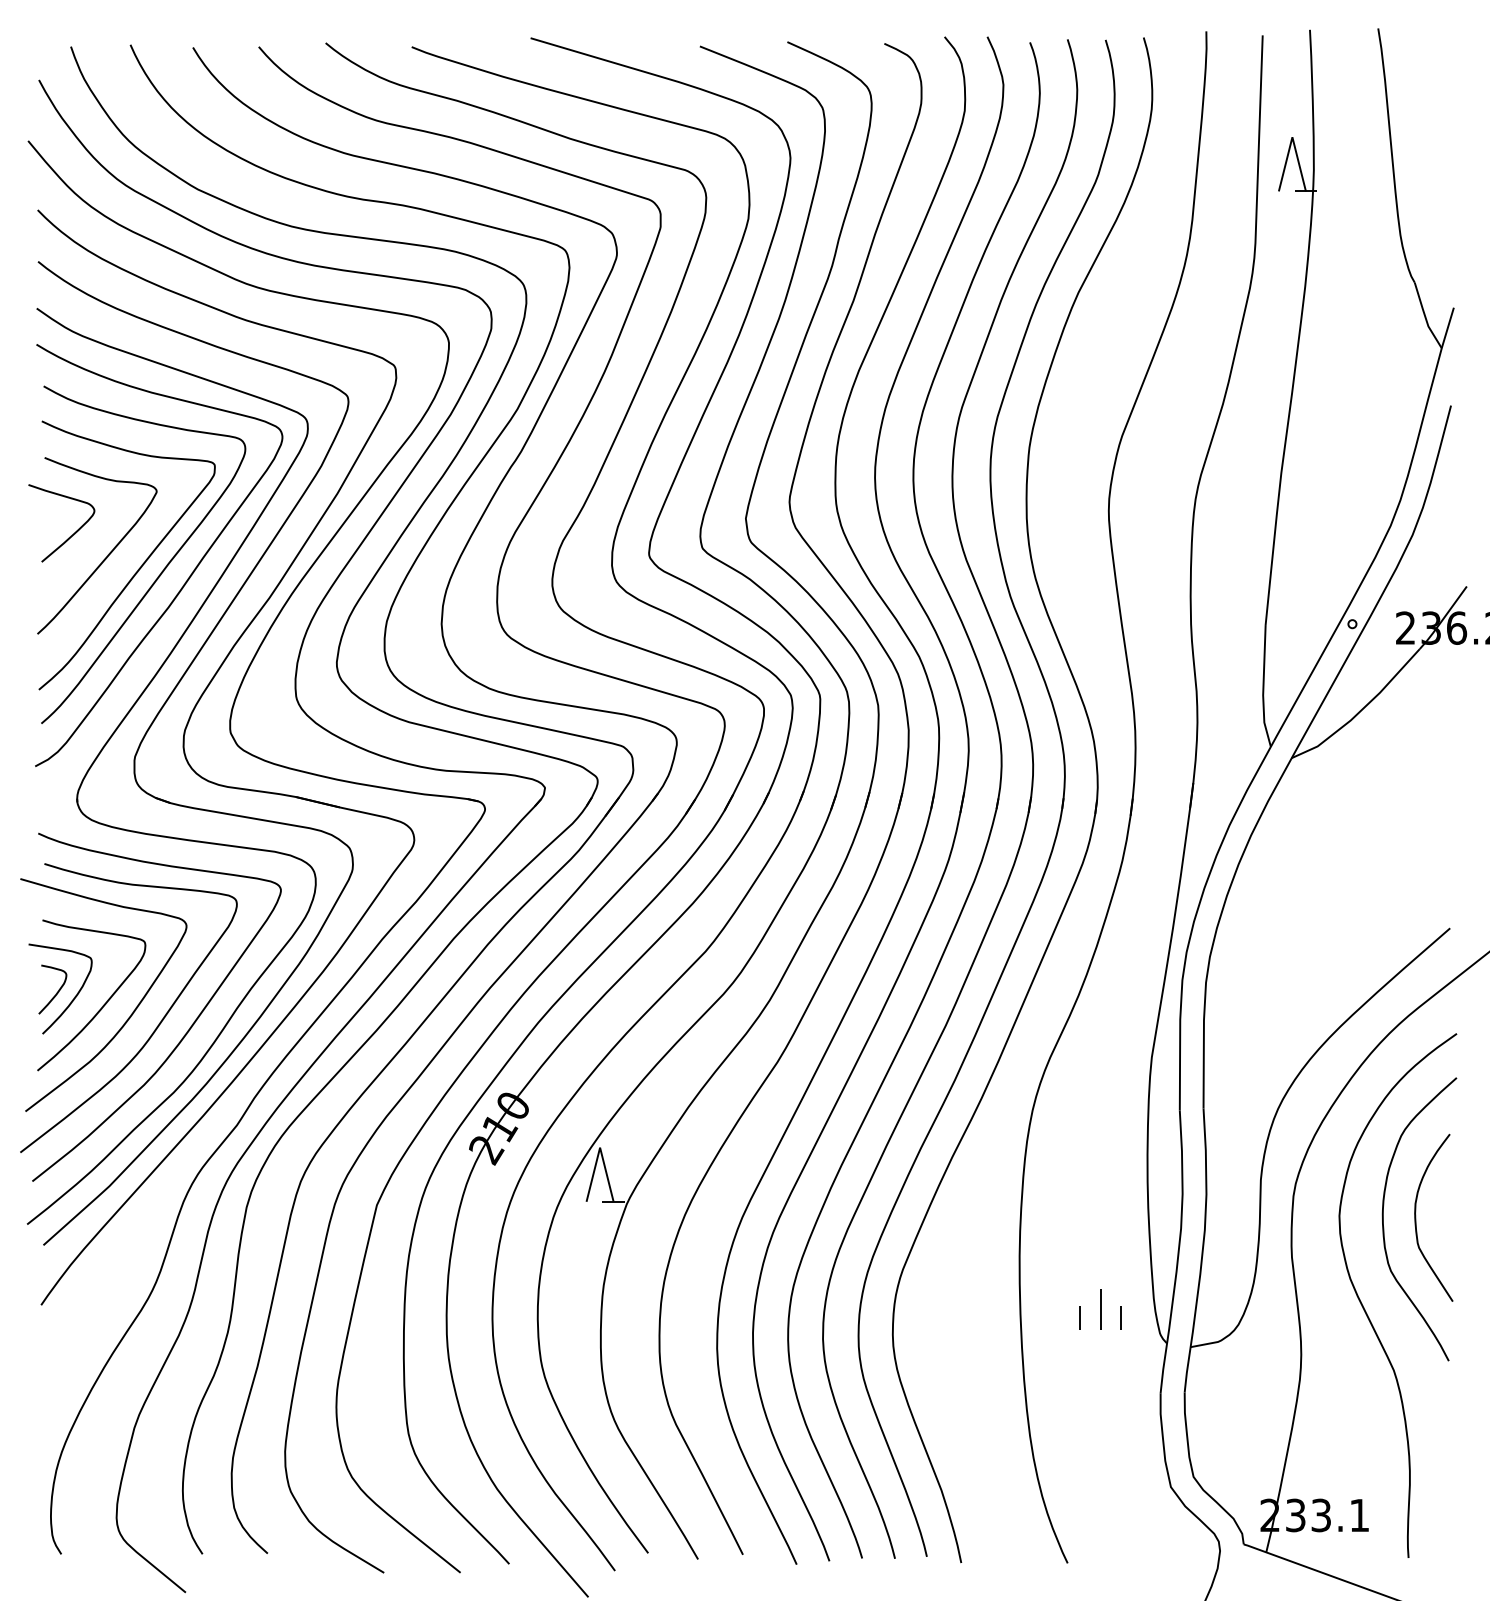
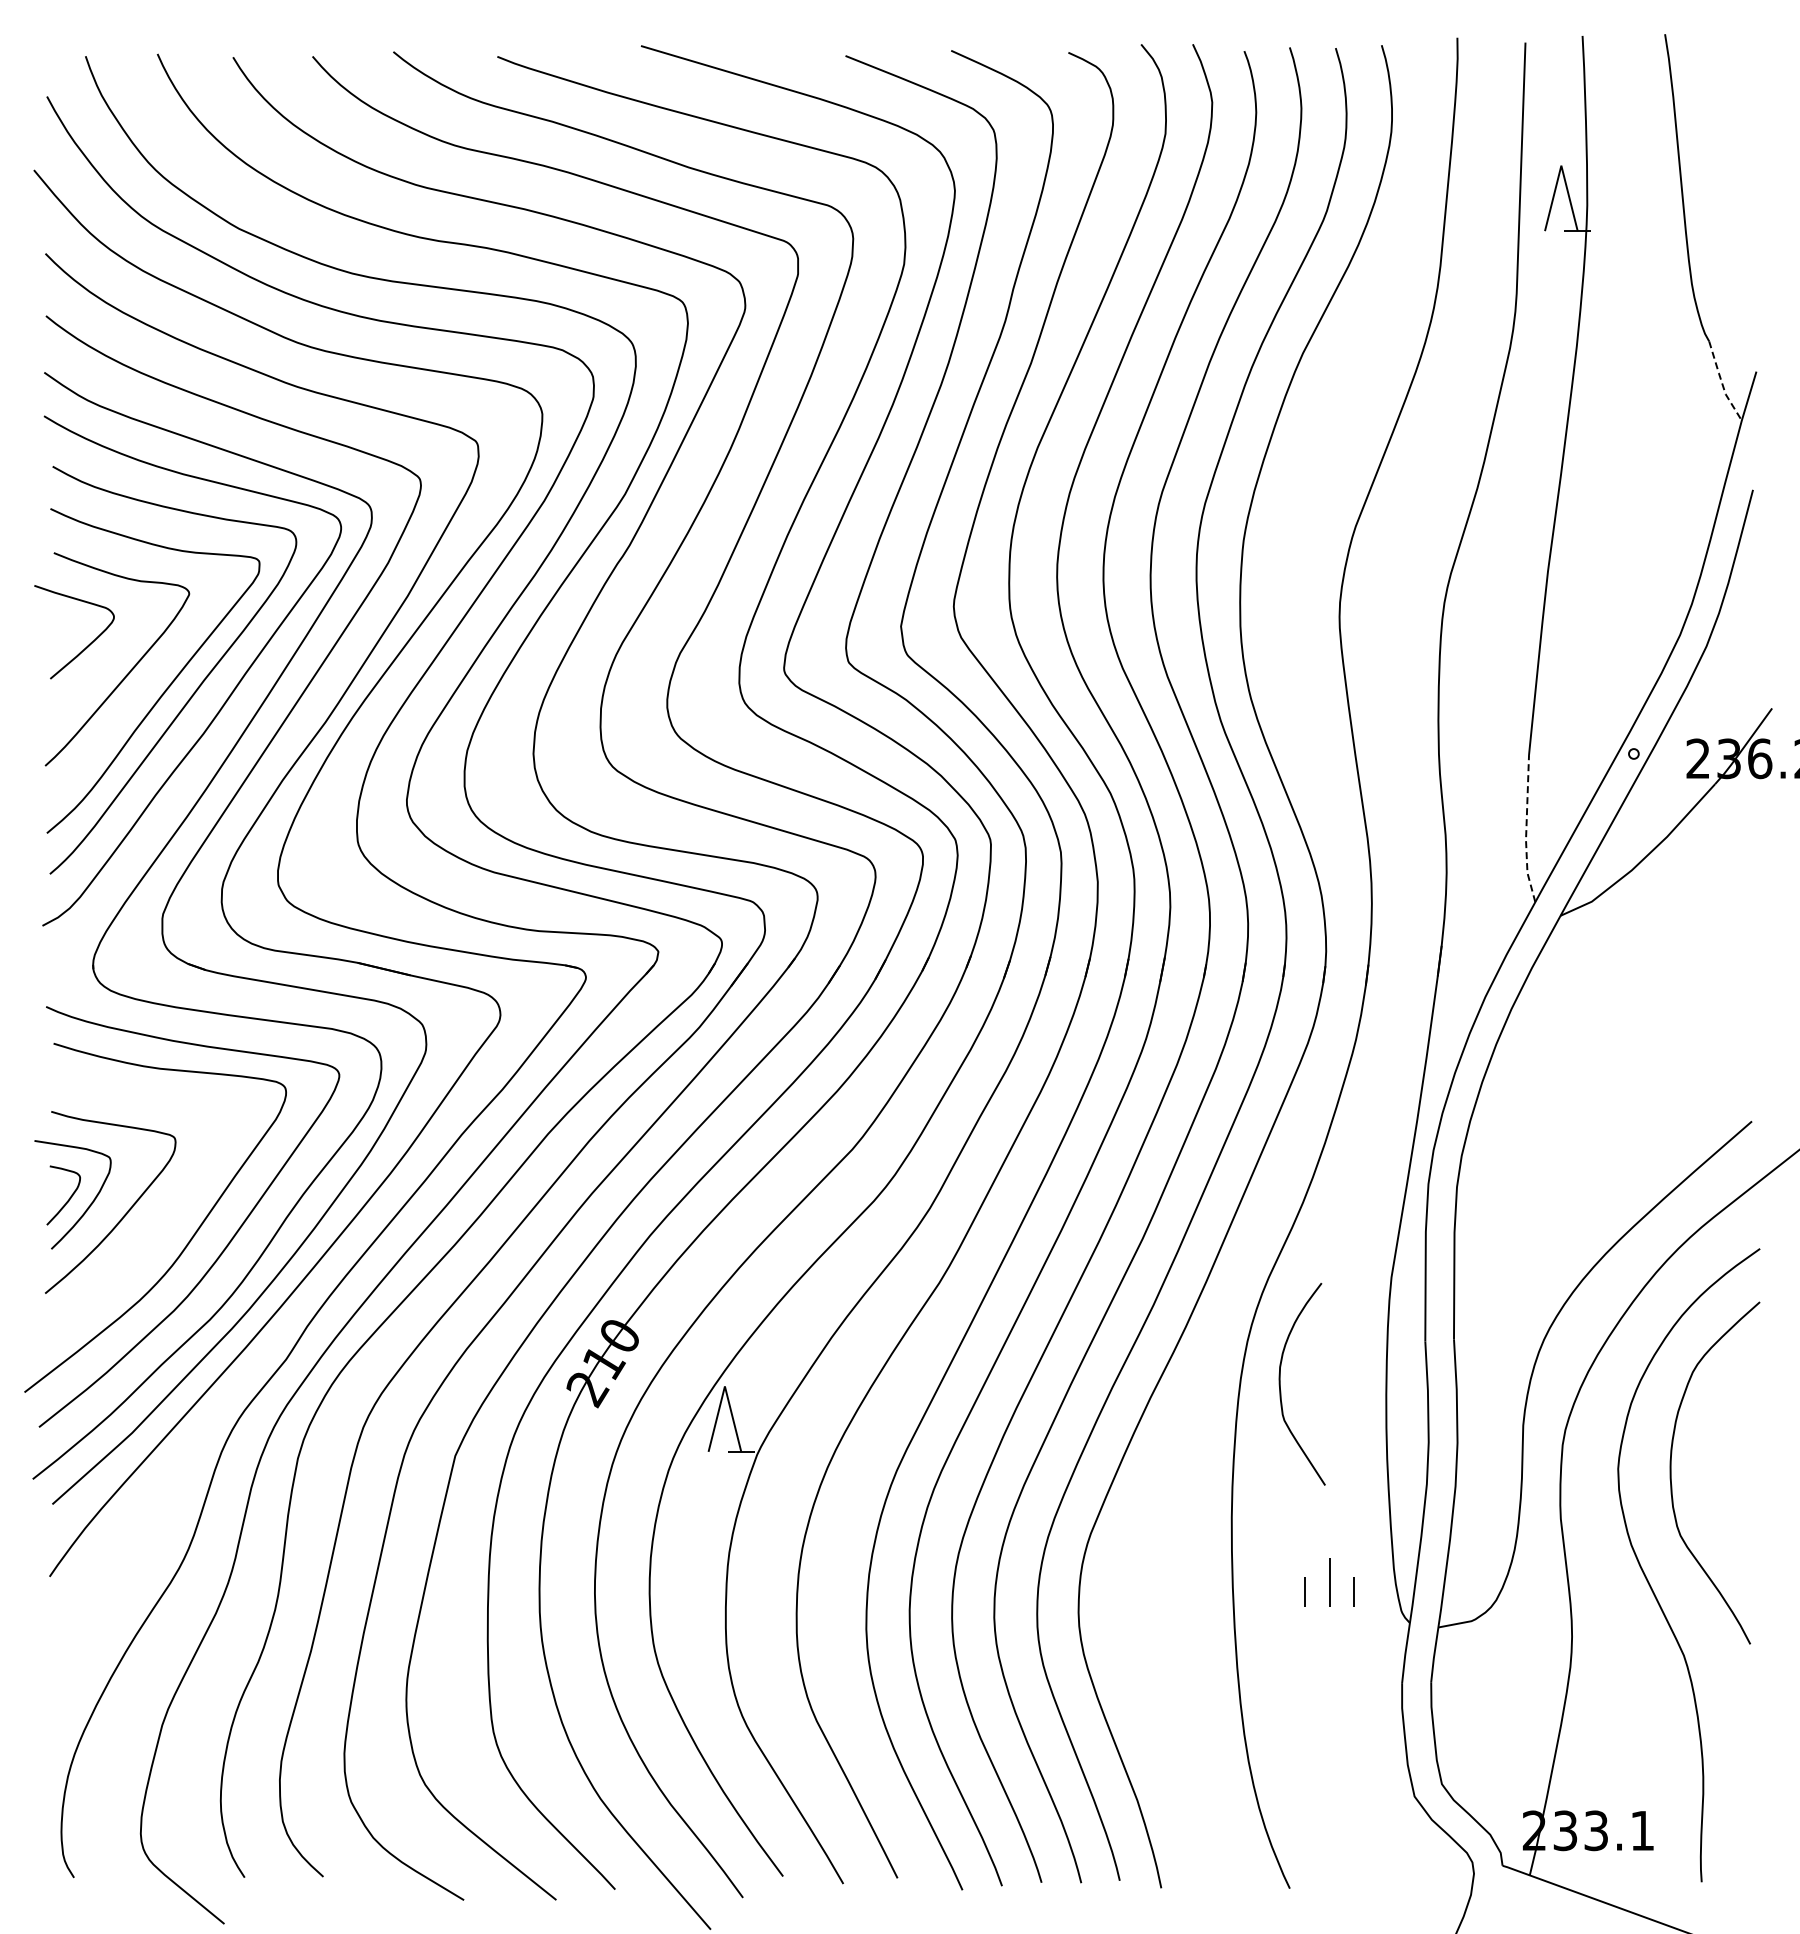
line: (1424, 316) -> (1721, 382), solid -> dashed
line: (1263, 687) -> (1526, 830), solid -> dashed
curve: (129, 1016) -> (156, 1227), removed
curve: (1416, 1223) -> (1281, 1390), moved

